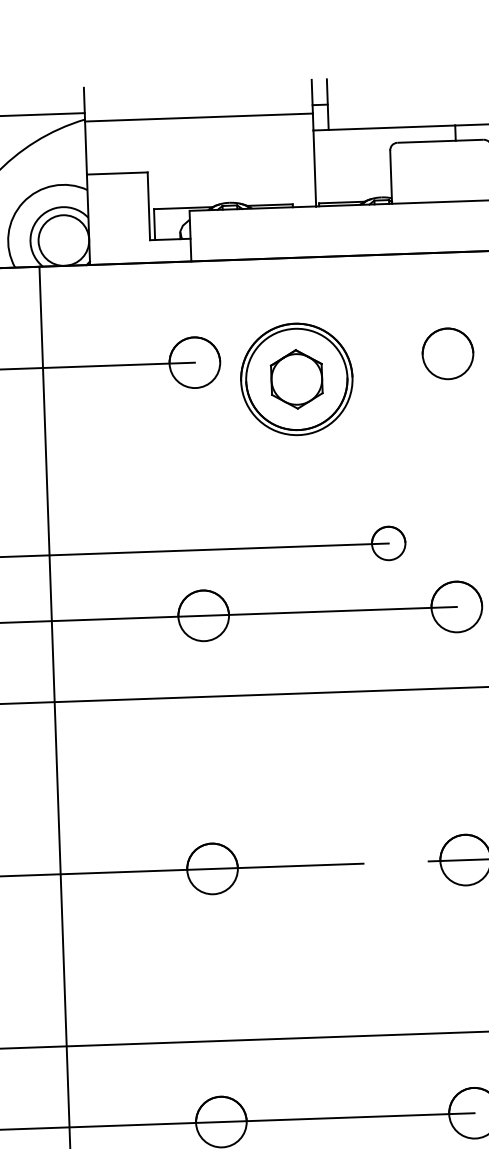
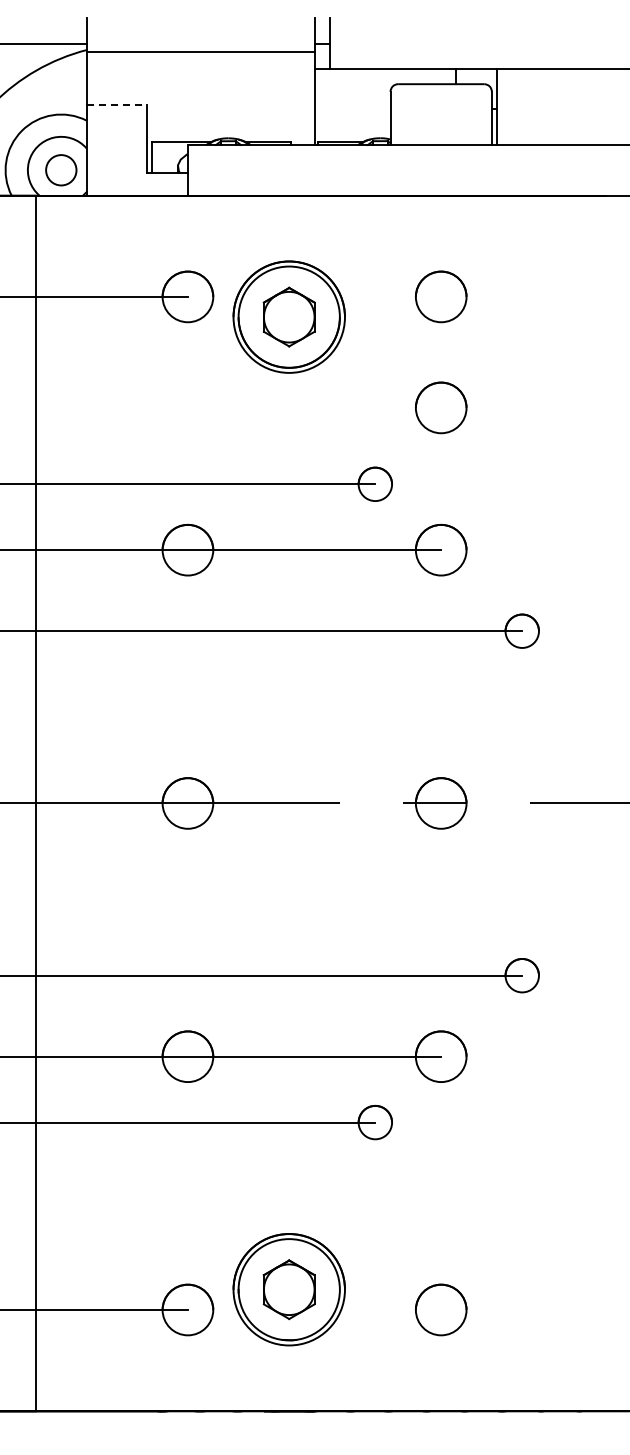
line: (117, 173) -> (117, 105), solid -> dashed
circle: (63, 239) -> (60, 169), size x0.6
part: (452, 464) -> (441, 407), added

